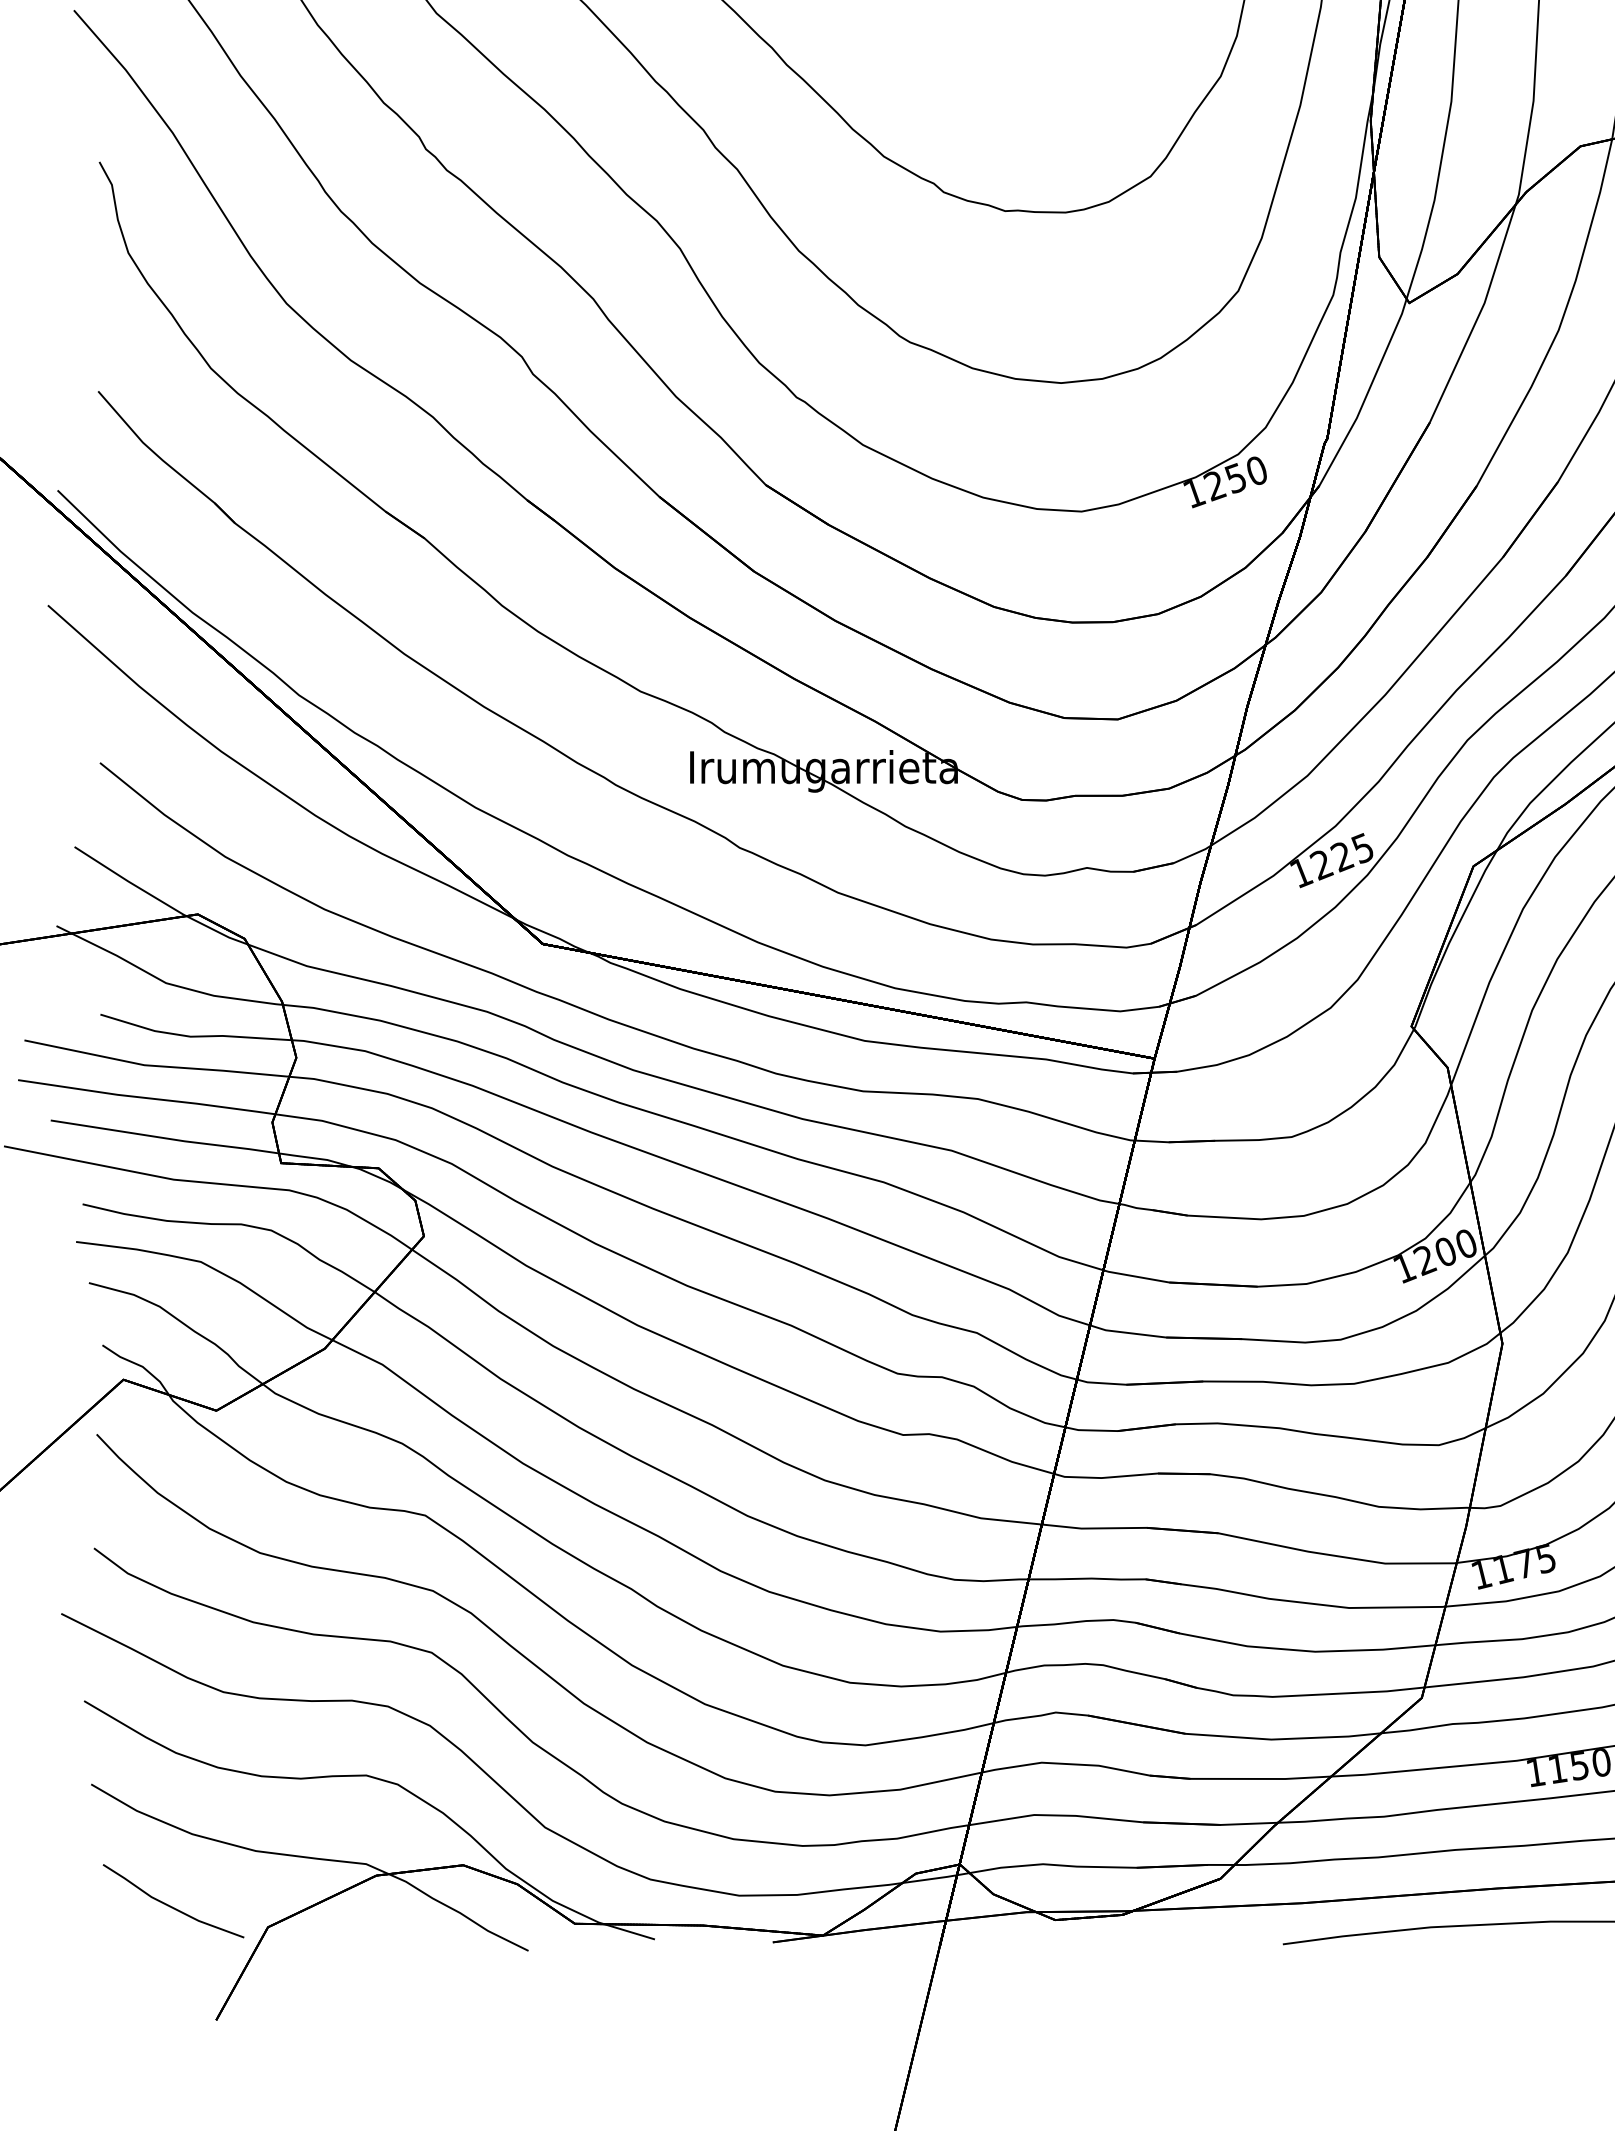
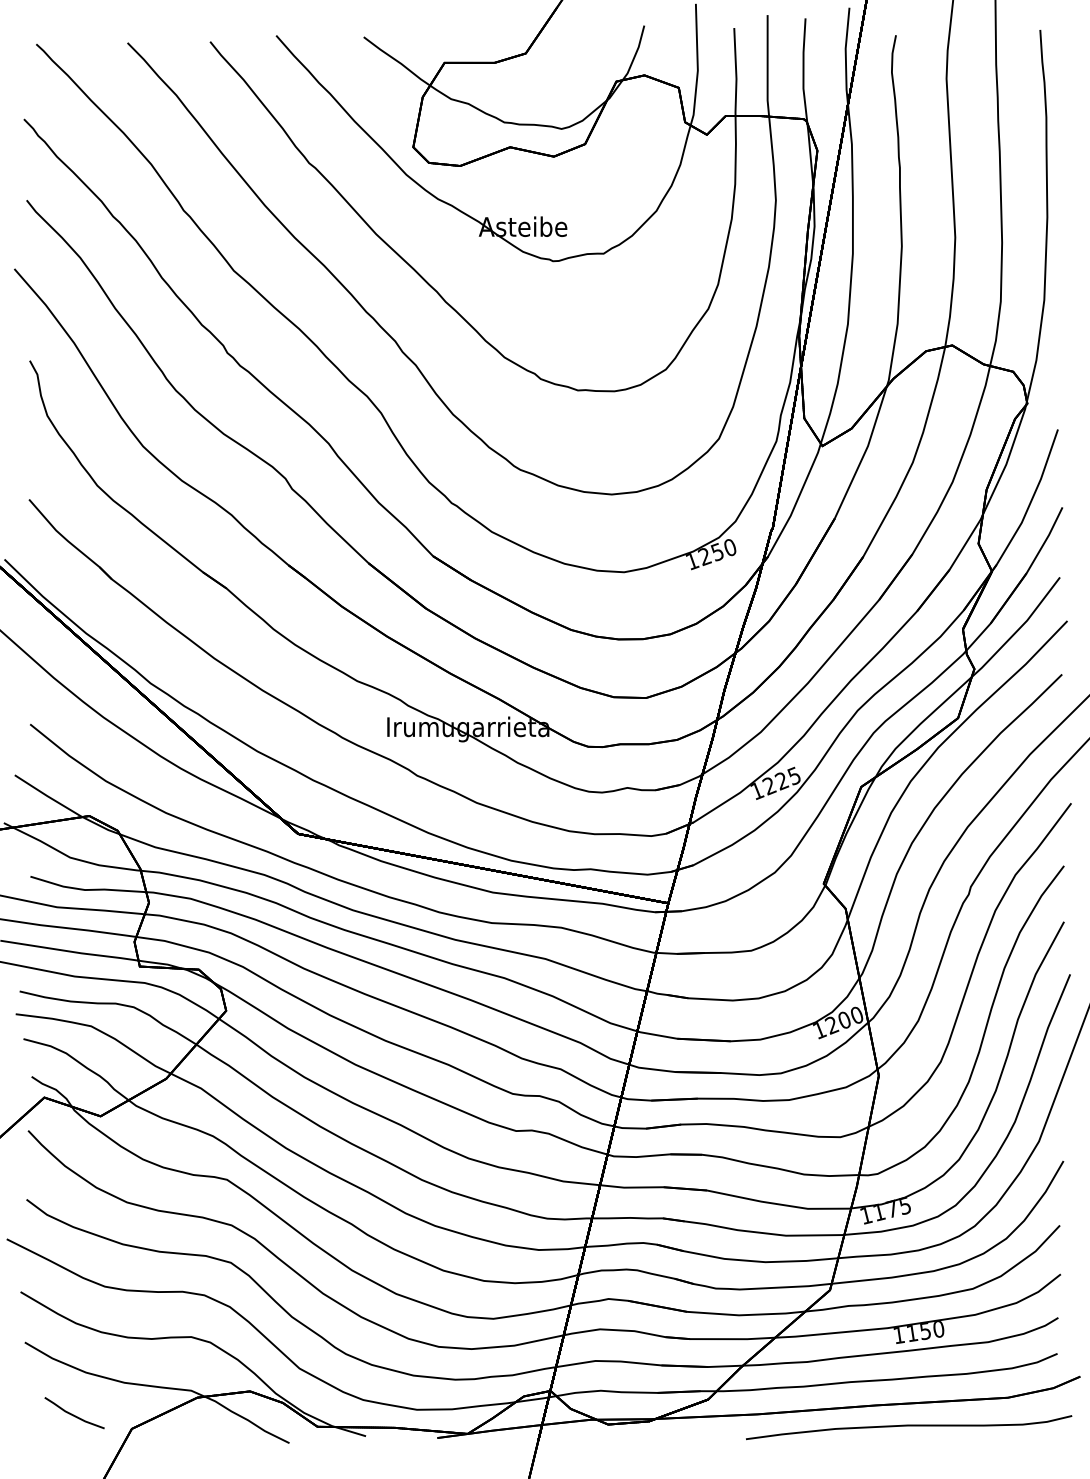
part: (173, 1900) -> (74, 1412), size x0.7

